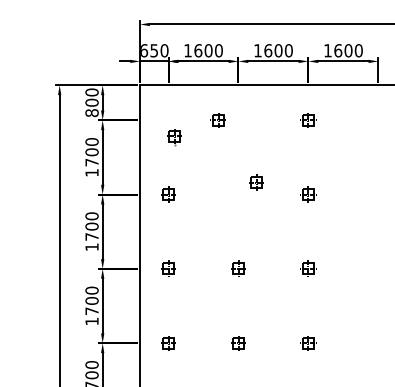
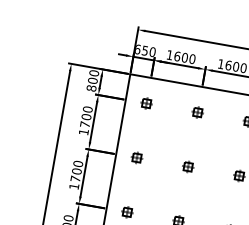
part: (218, 120) -> (197, 112), moved
part: (174, 136) -> (146, 103), moved
part: (256, 182) -> (188, 166), moved

